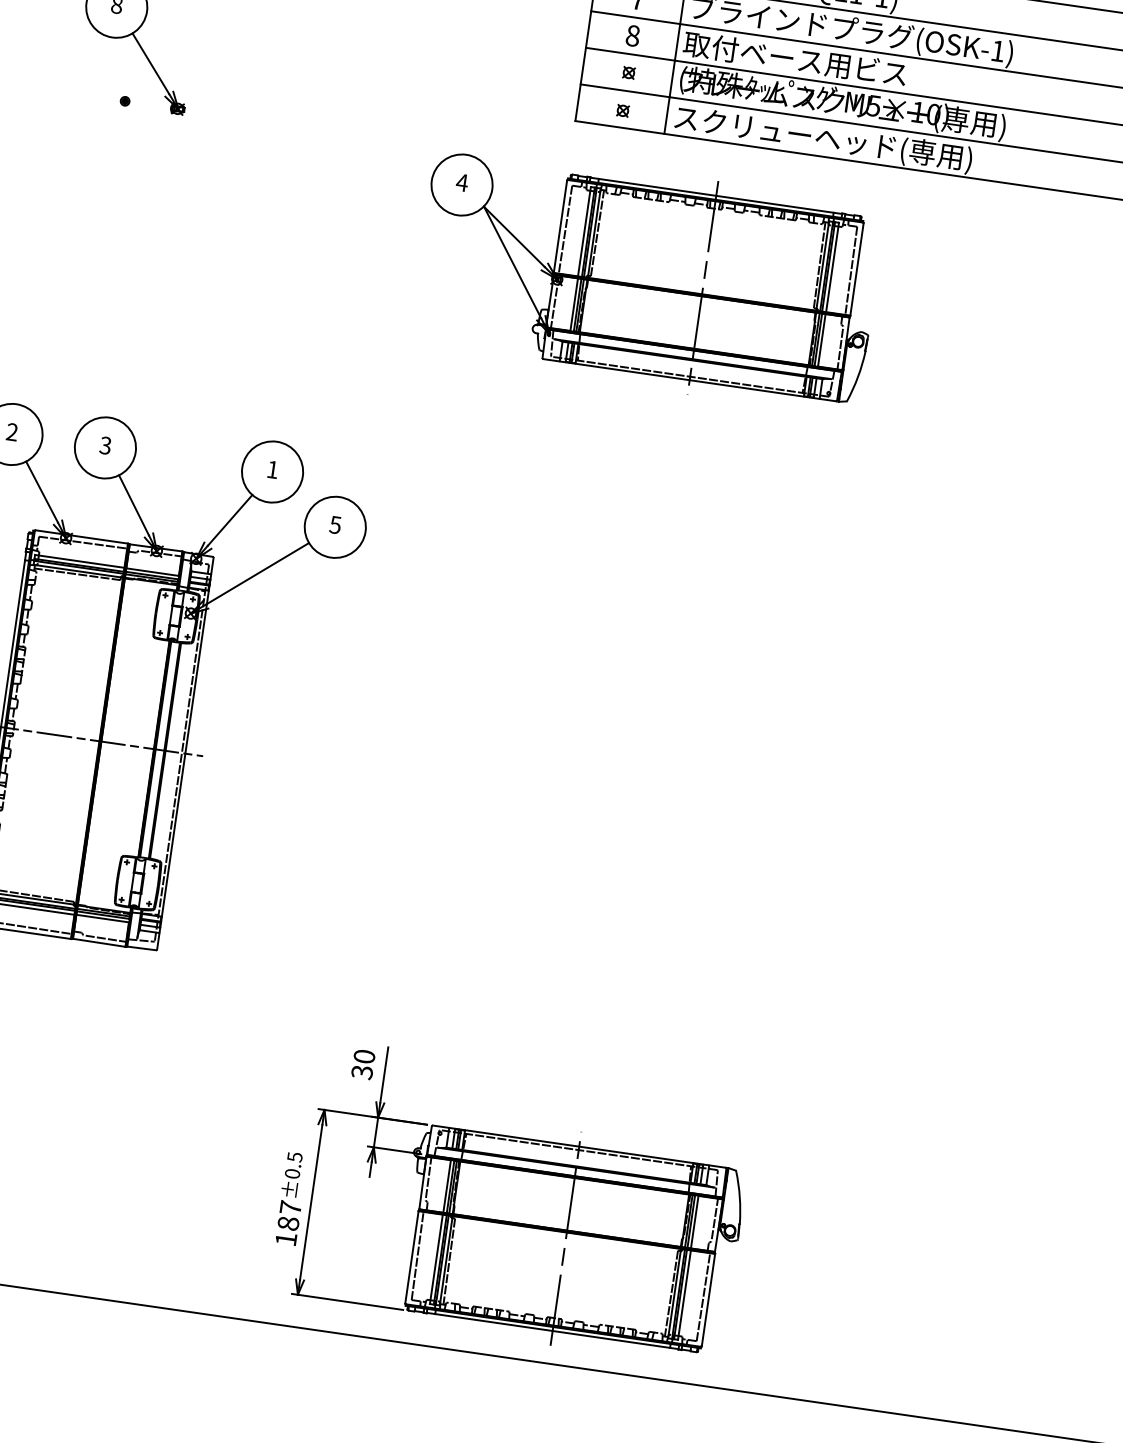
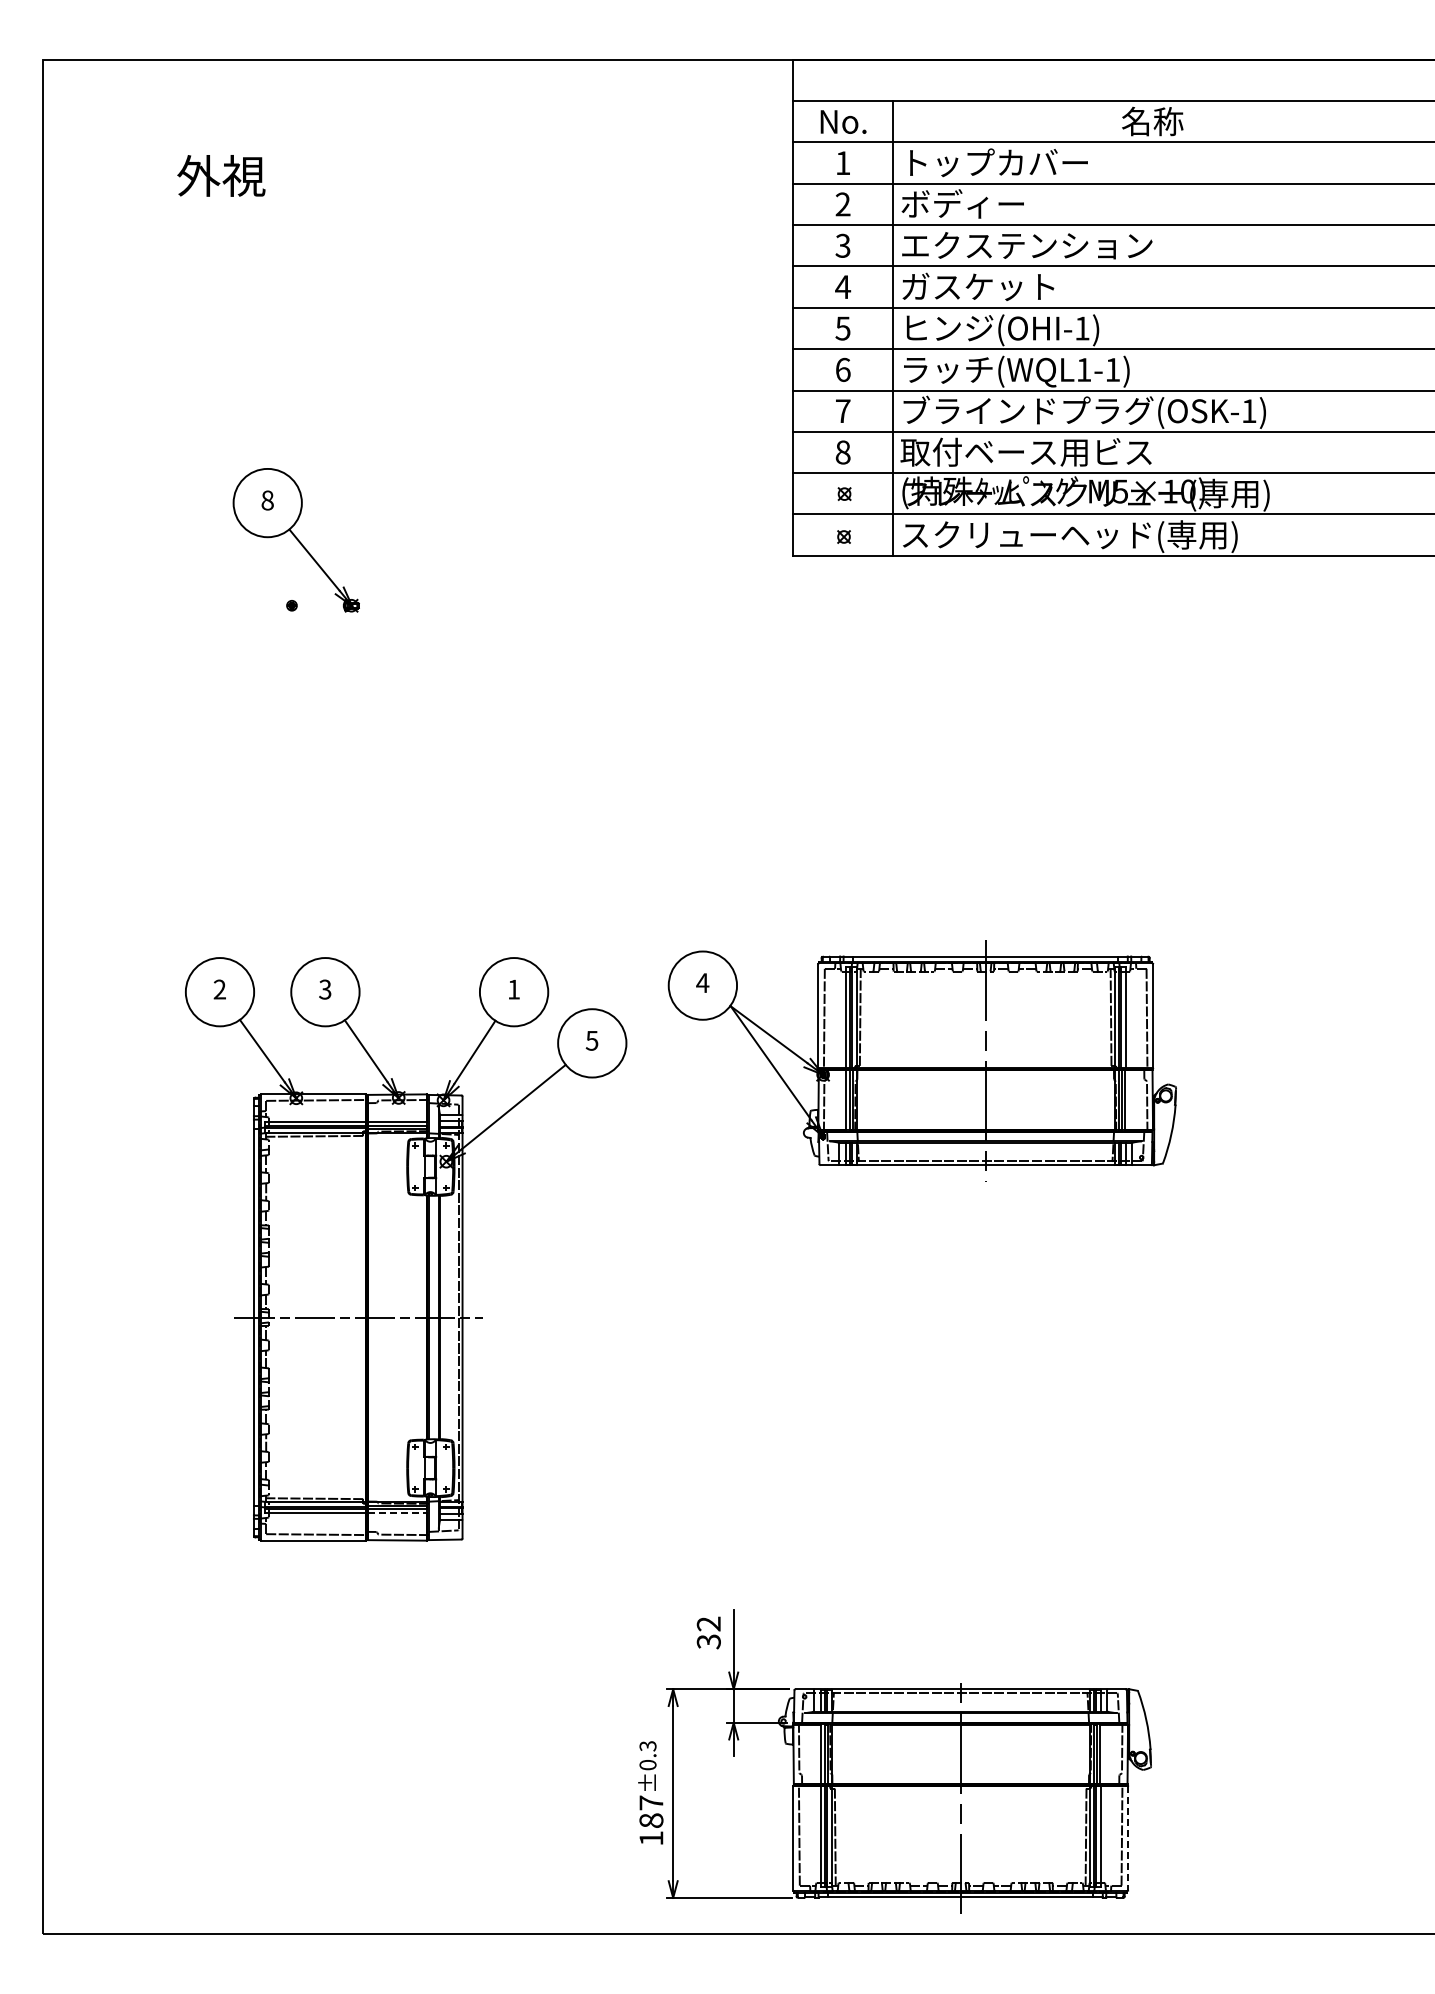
part: (646, 279) -> (921, 1060), moved
line: (102, 919) -> (397, 1513), solid -> dashed
text: (364, 1056) -> (708, 1623), 30 -> 32
text: (294, 1156) -> (647, 1745), ±0.5 -> ±0.3
line: (708, 1301) -> (1128, 1839), solid -> dashed

